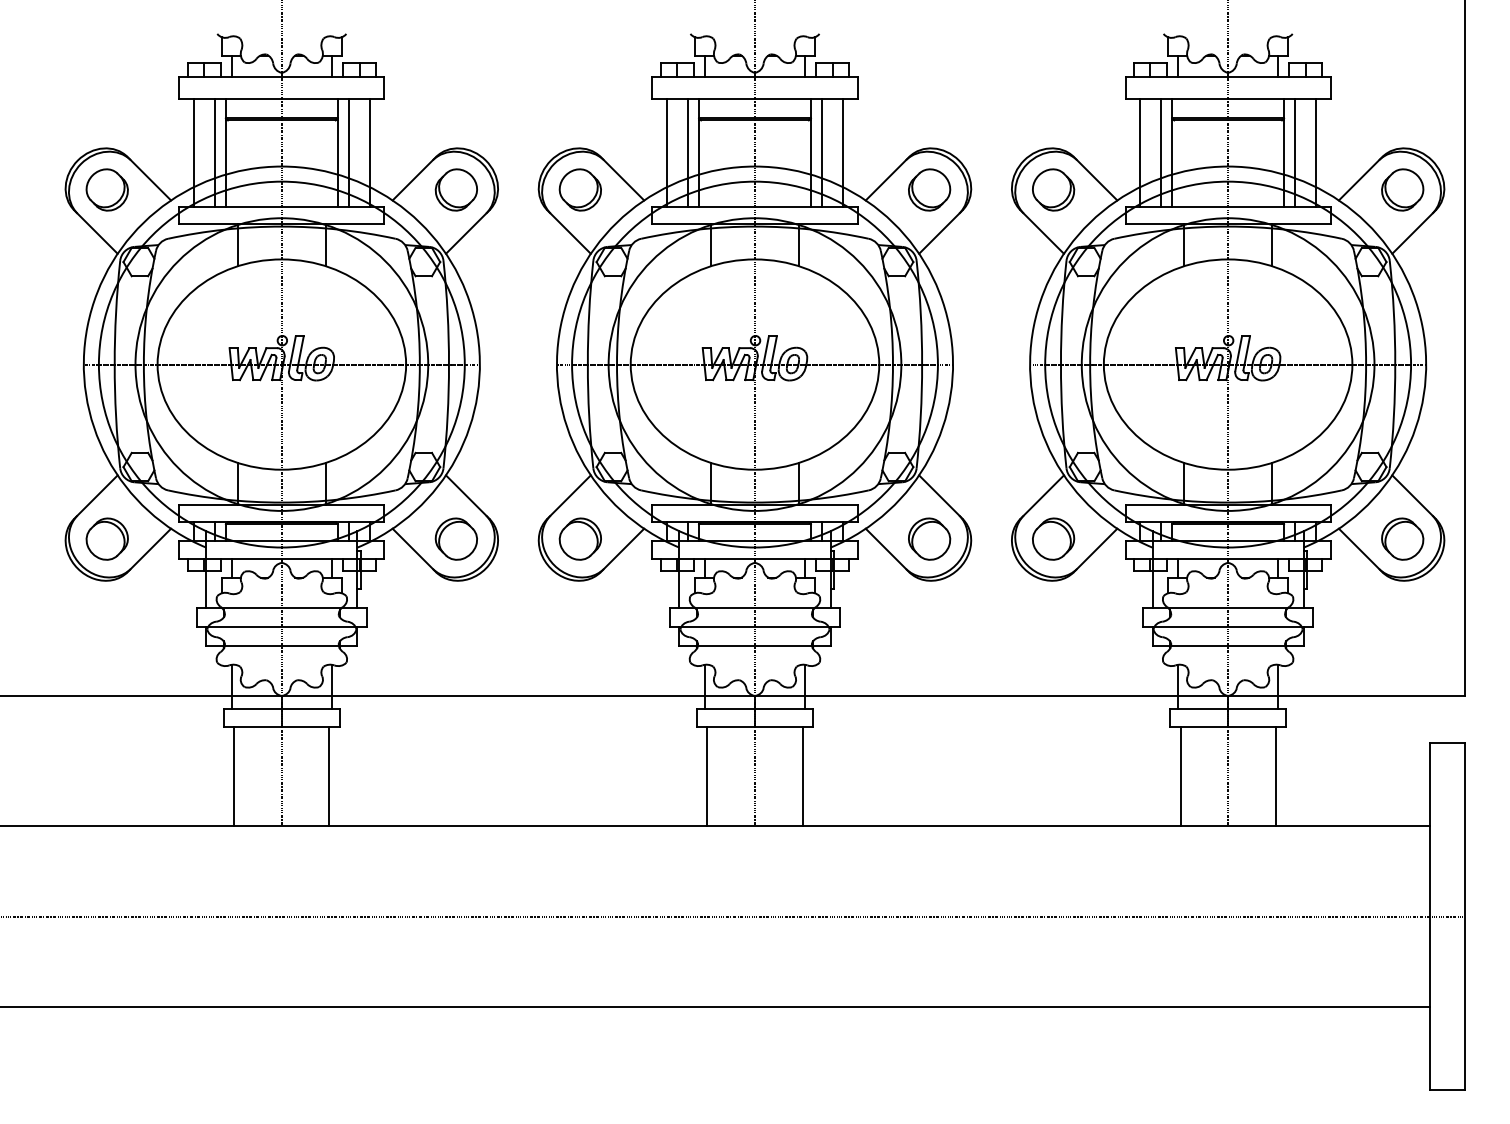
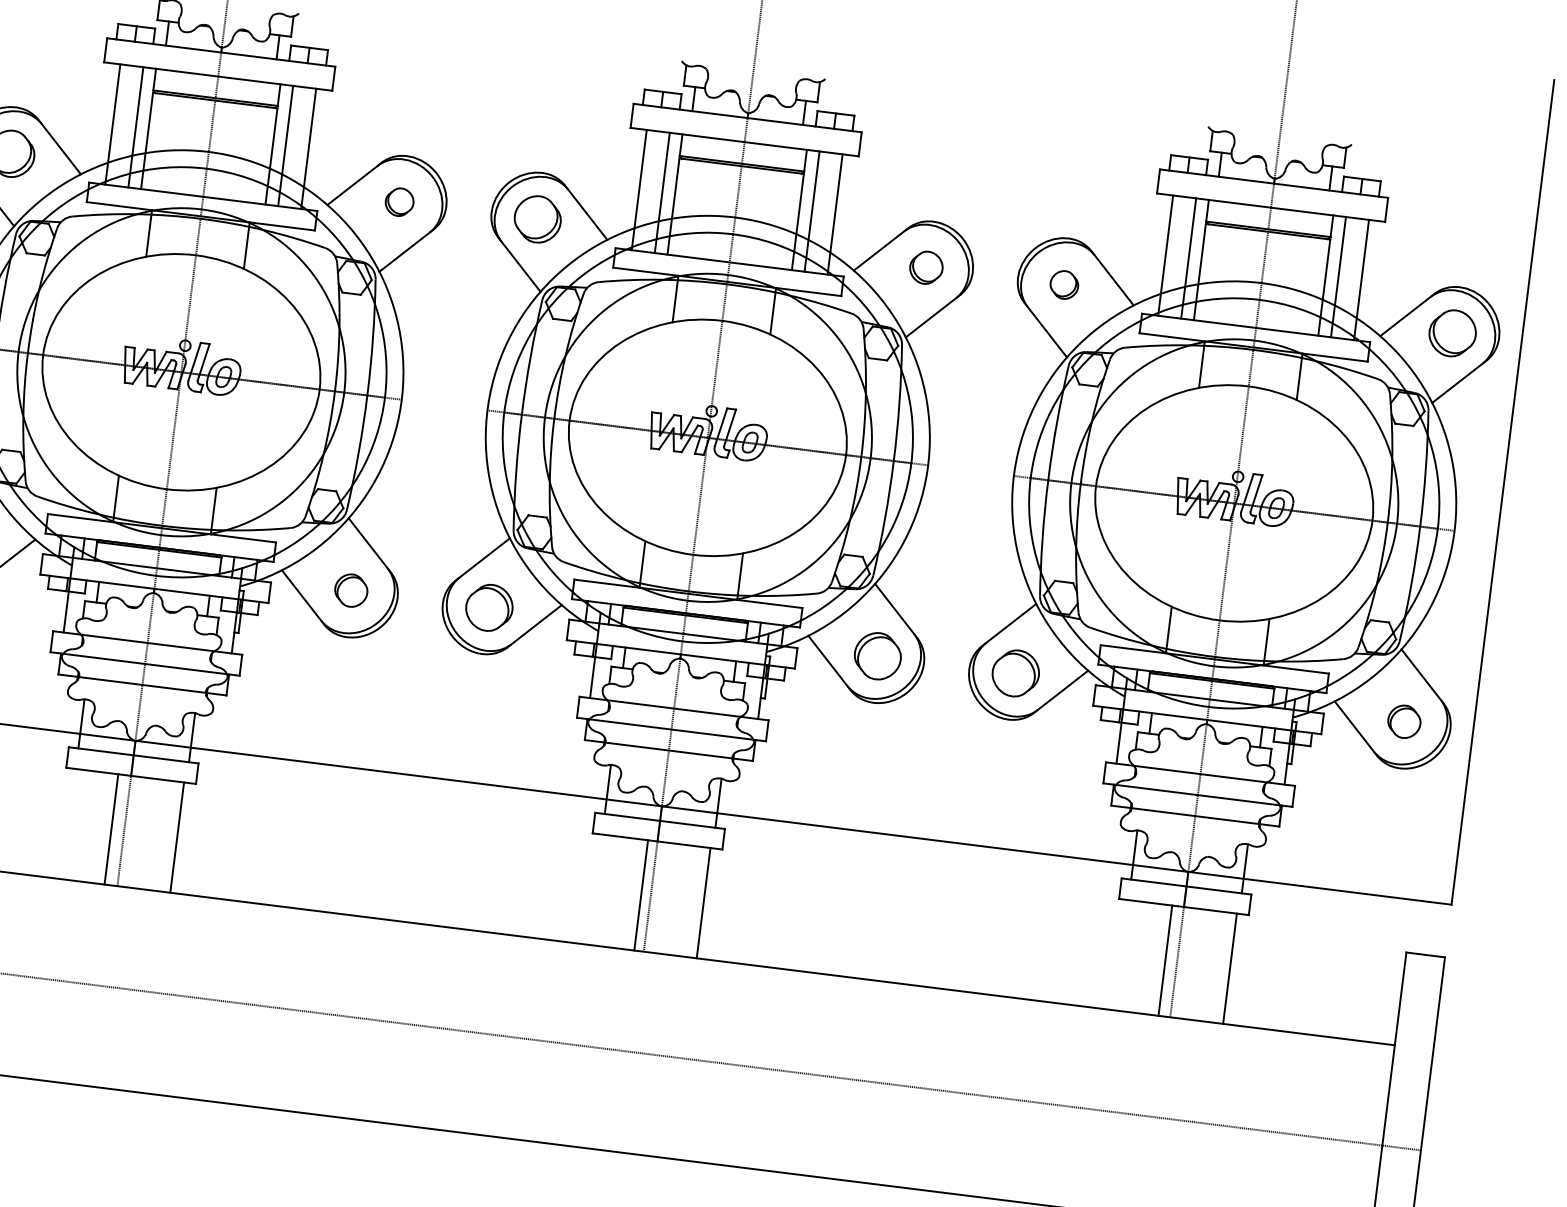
part: (455, 189) -> (398, 201), size x0.6
part: (929, 189) -> (926, 267), size x0.7
part: (1053, 189) -> (1064, 284), size x0.6
part: (455, 538) -> (350, 589), size x0.7
part: (1402, 538) -> (1404, 721), size x0.7
line: (234, 776) -> (111, 829), moved
line: (707, 776) -> (641, 894), moved
line: (1180, 776) -> (1165, 960), moved

